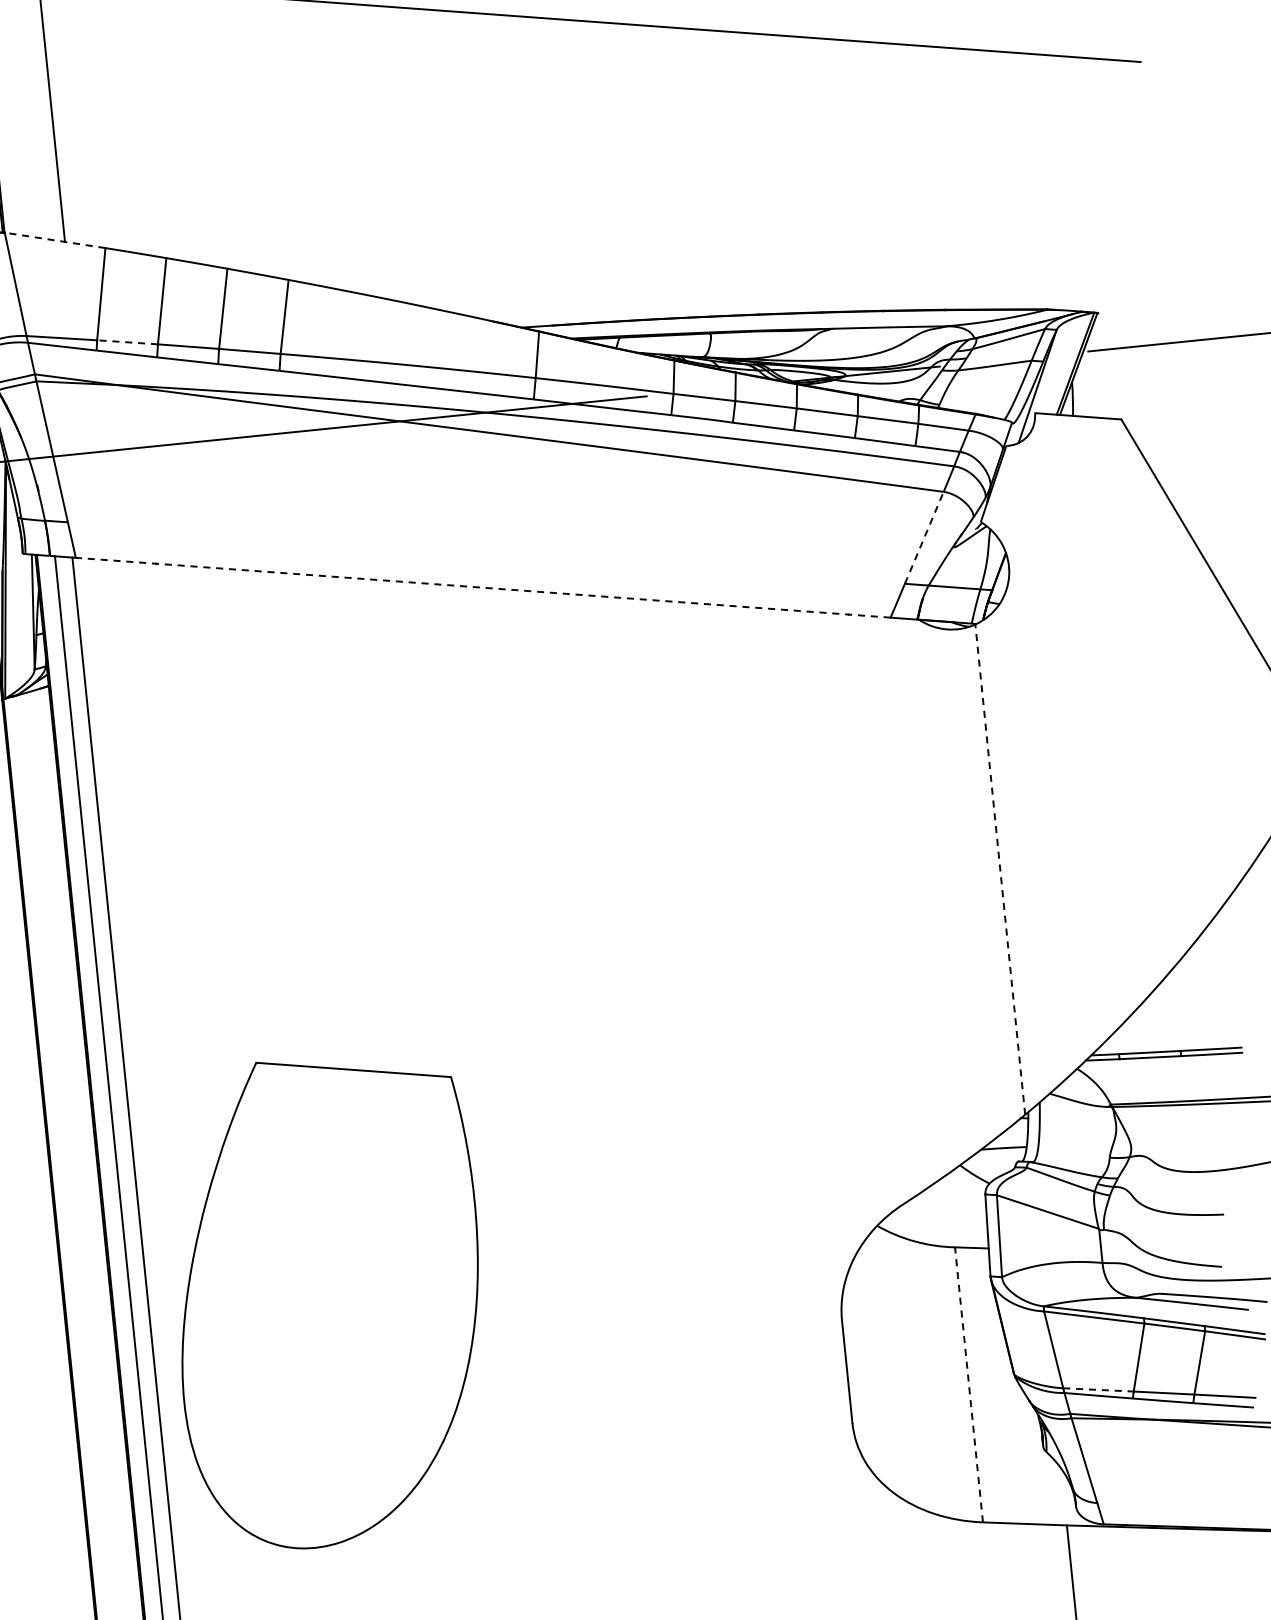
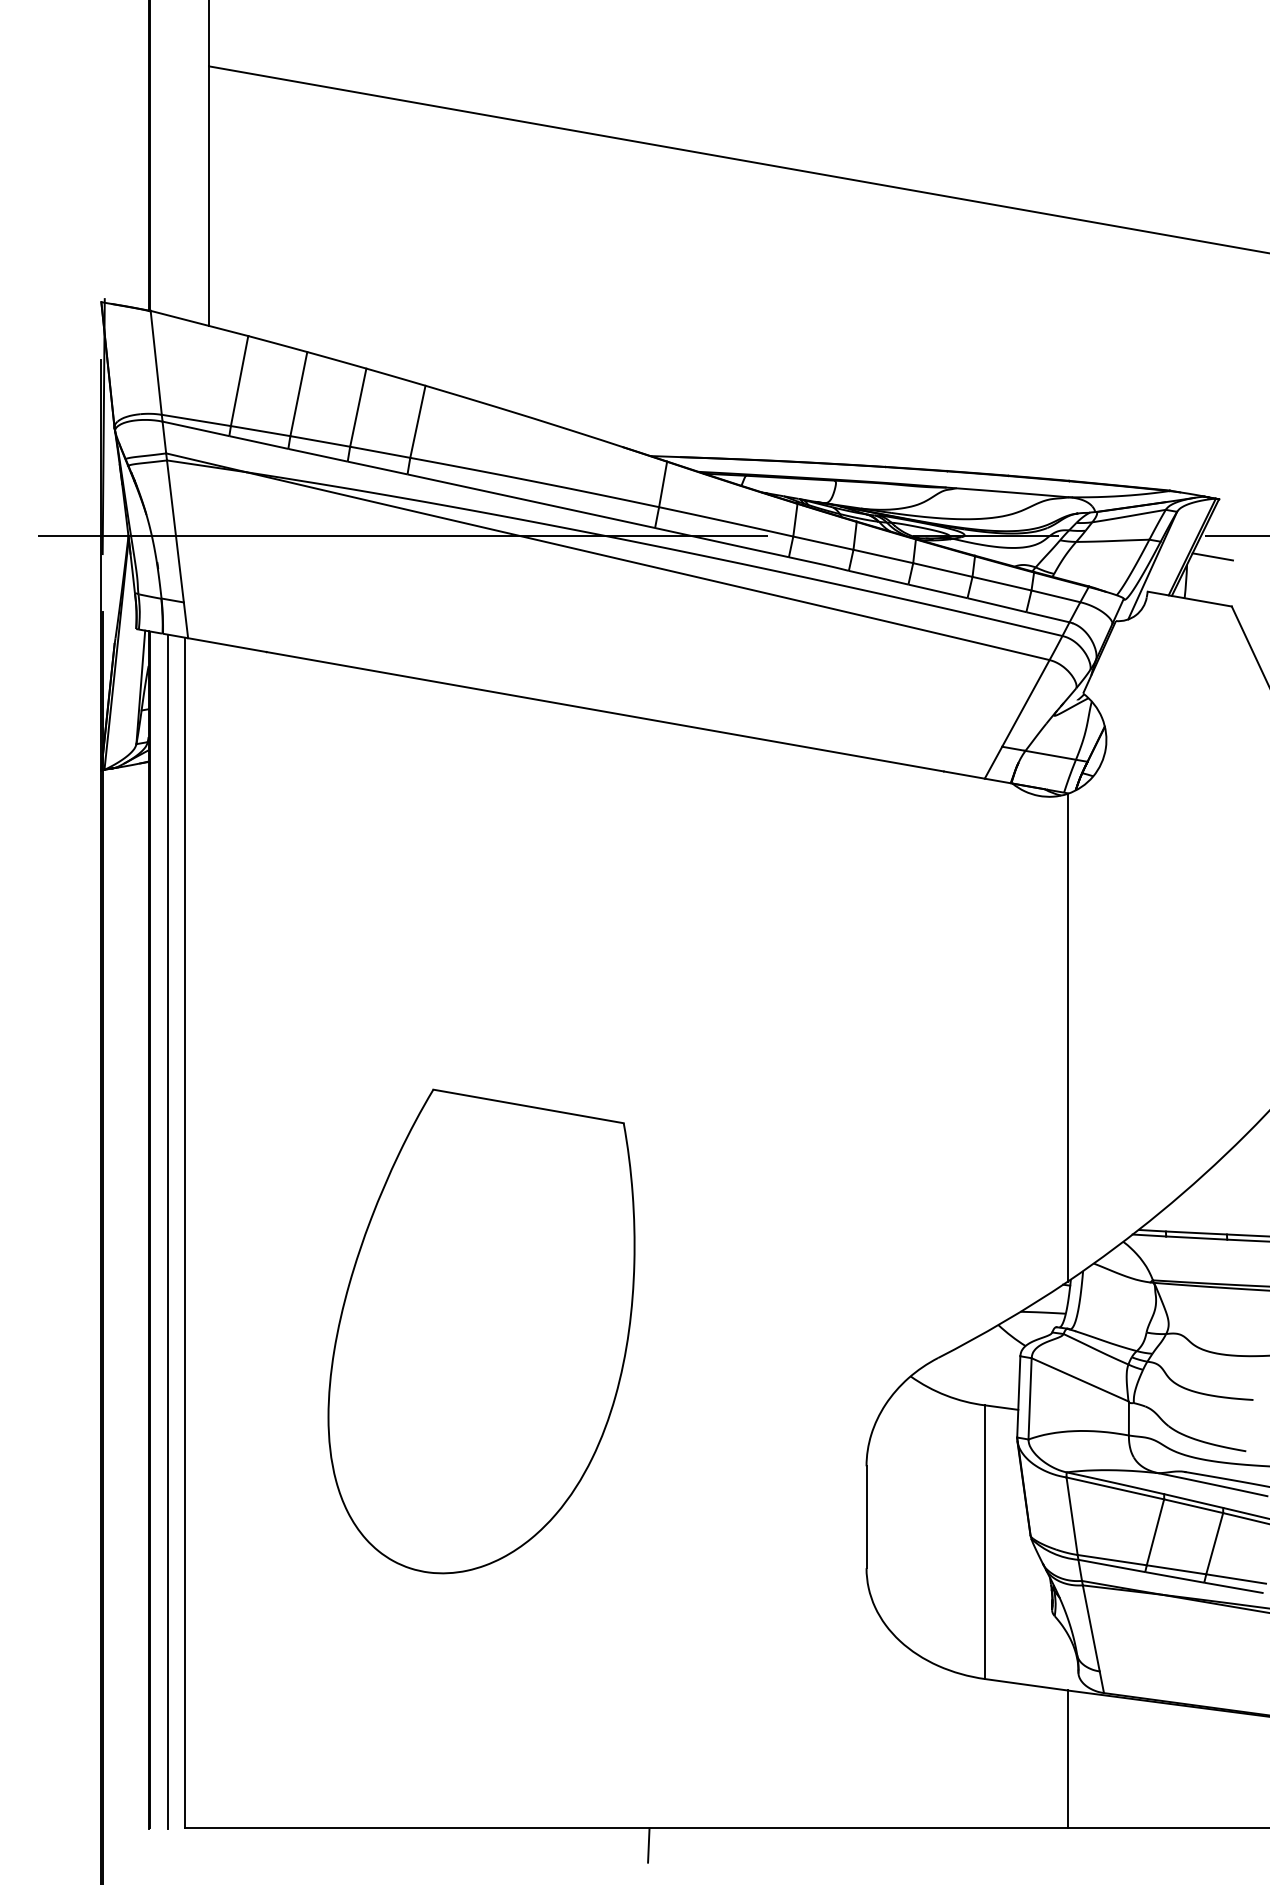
line: (55, 240) -> (199, 323), dashed -> solid
line: (127, 342) -> (260, 431), dashed -> solid
line: (1096, 371) -> (1212, 556), added
line: (924, 536) -> (1026, 702), dashed -> solid
line: (482, 587) -> (585, 708), dashed -> solid
line: (1000, 869) -> (1067, 1037), dashed -> solid
part: (329, 1300) -> (481, 1331), moved
line: (969, 1385) -> (985, 1542), dashed -> solid
line: (1098, 1390) -> (1112, 1560), dashed -> solid

